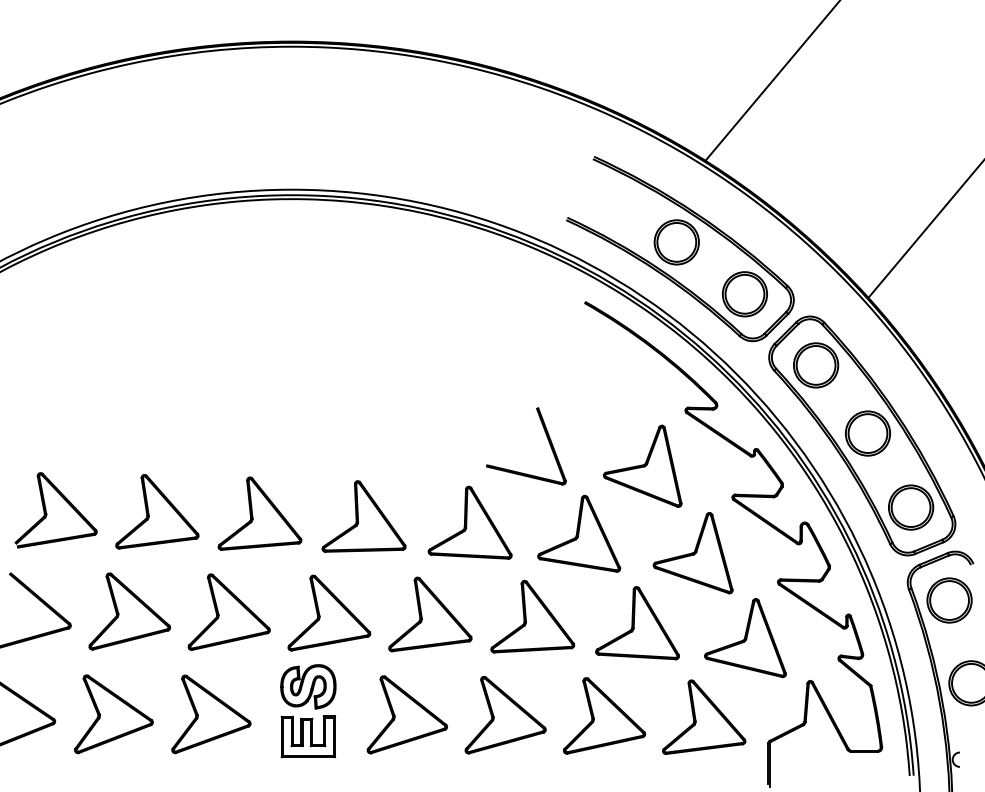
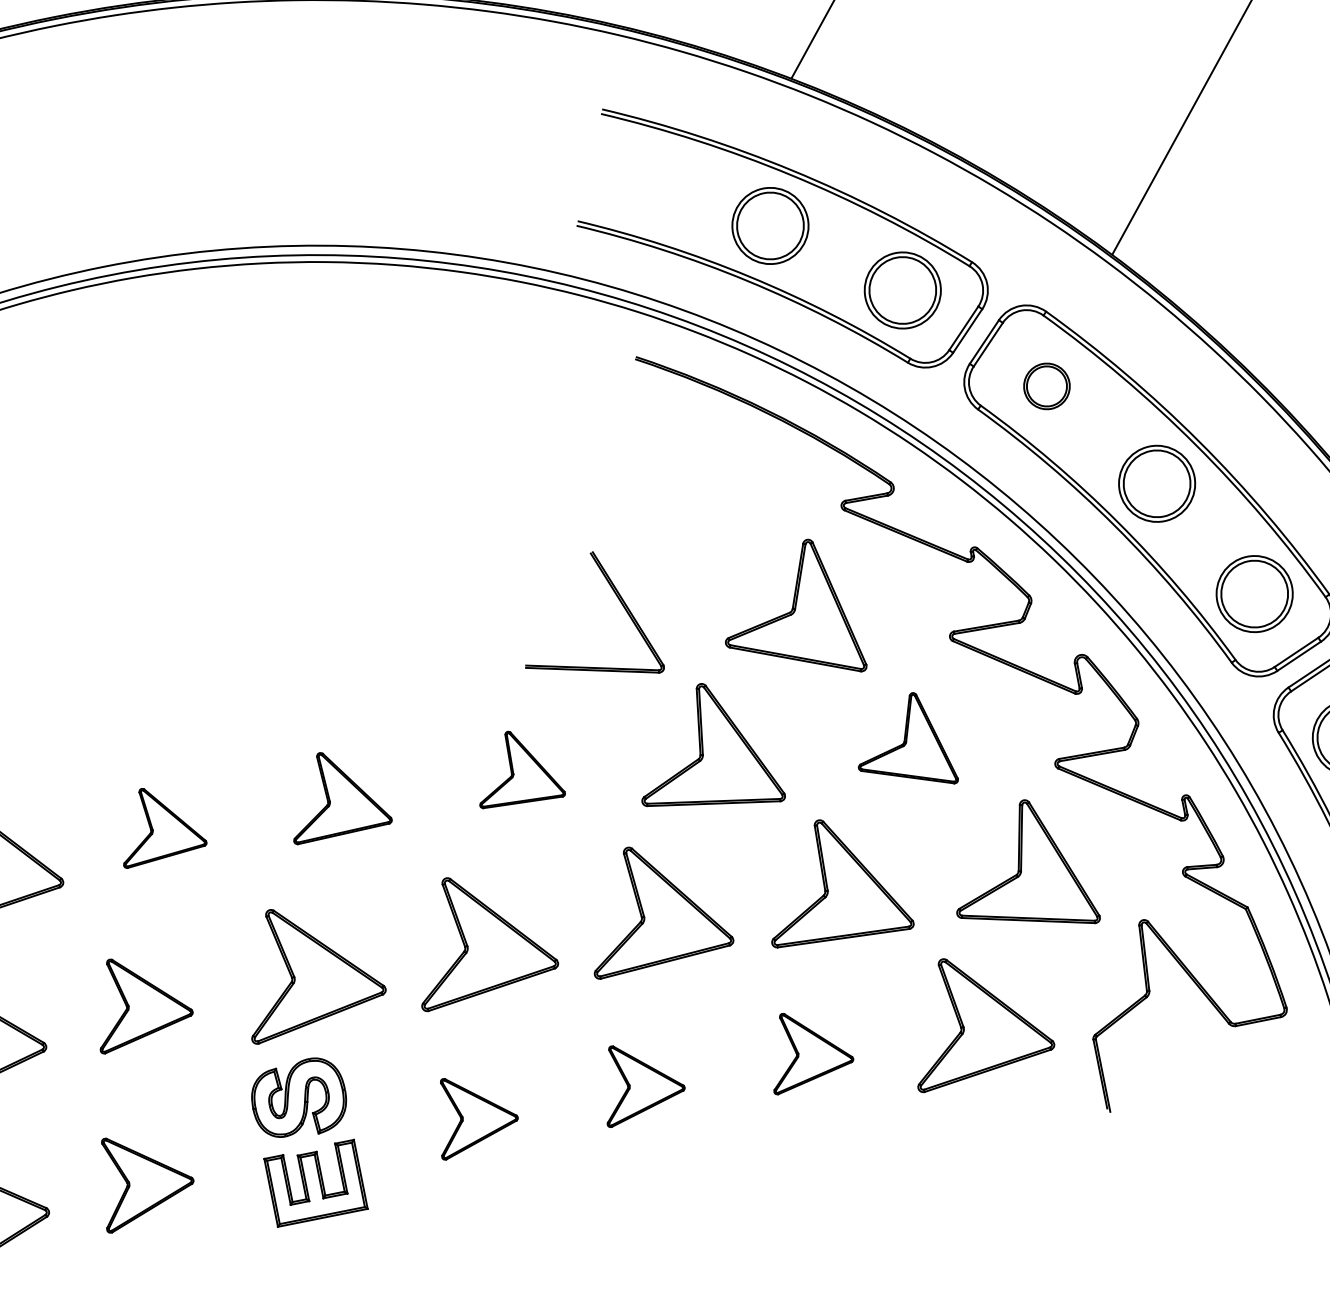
part: (816, 365) -> (1047, 386), size x0.6
part: (259, 513) -> (158, 823), size x0.6
part: (363, 516) -> (334, 793), size x0.7
part: (469, 522) -> (515, 767), size x0.6
part: (692, 553) -> (901, 745), size x0.7
part: (228, 611) -> (139, 999), size x0.7
part: (211, 714) -> (145, 1178), size x0.7
part: (406, 714) -> (473, 1112), size x0.6
part: (505, 715) -> (641, 1081), size x0.6
part: (604, 715) -> (807, 1047), size x0.6

